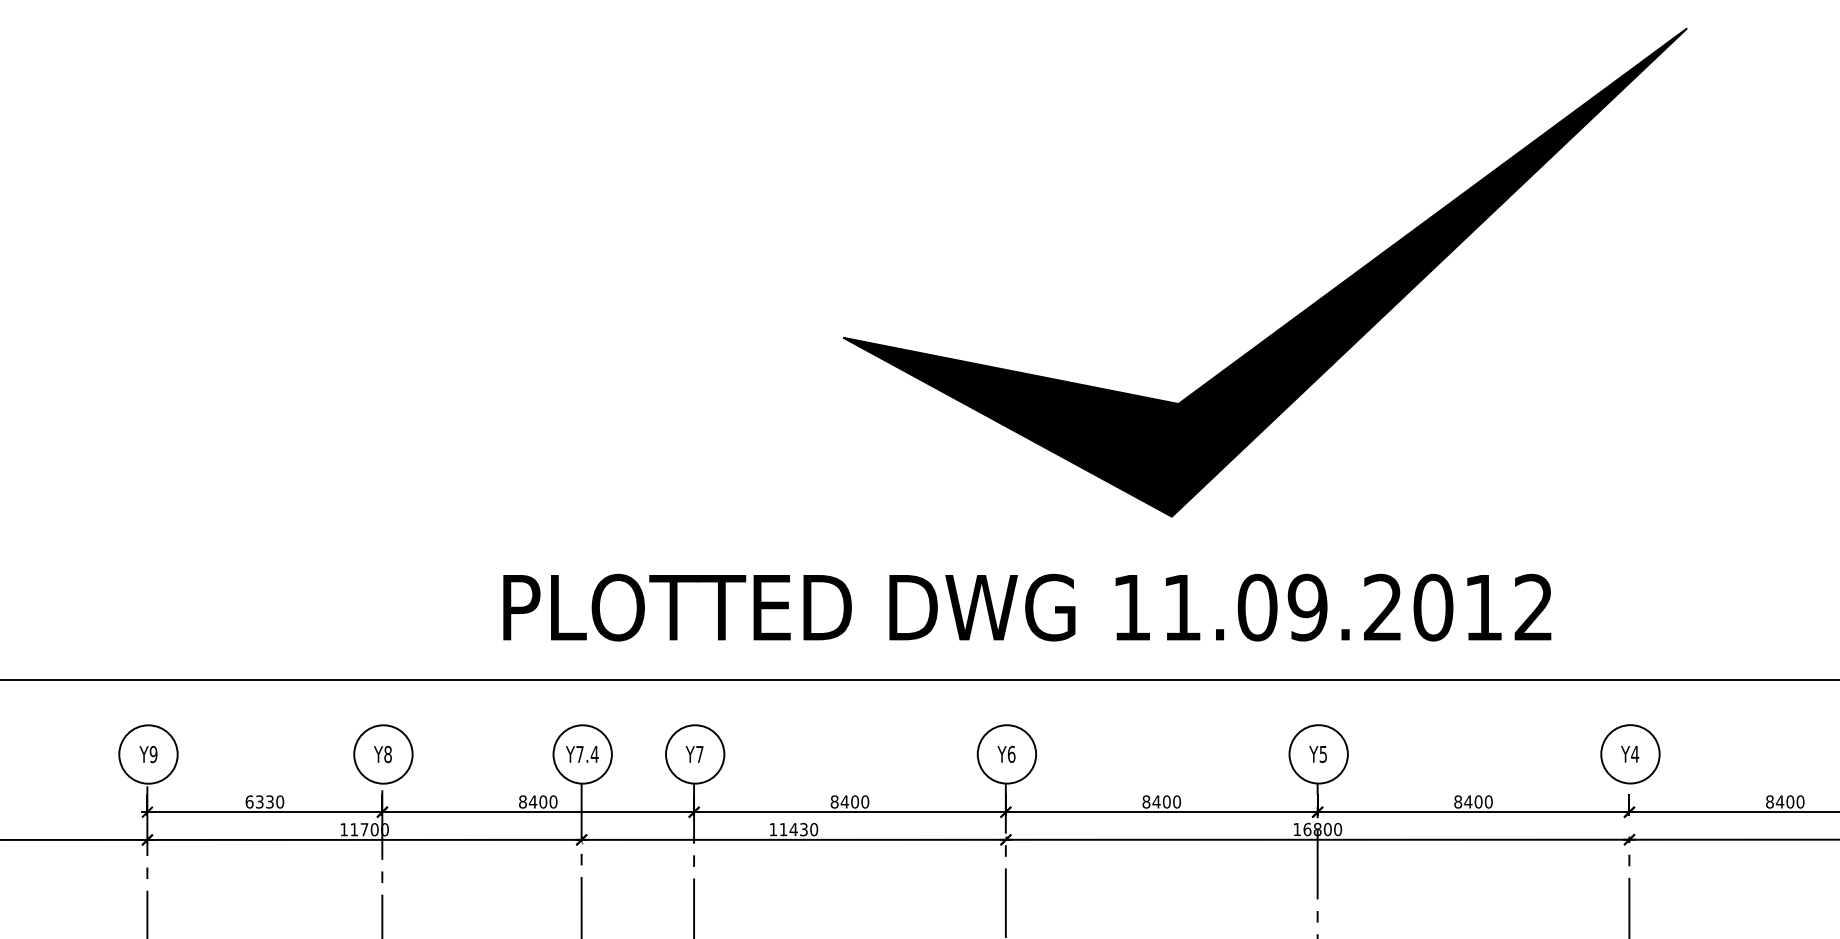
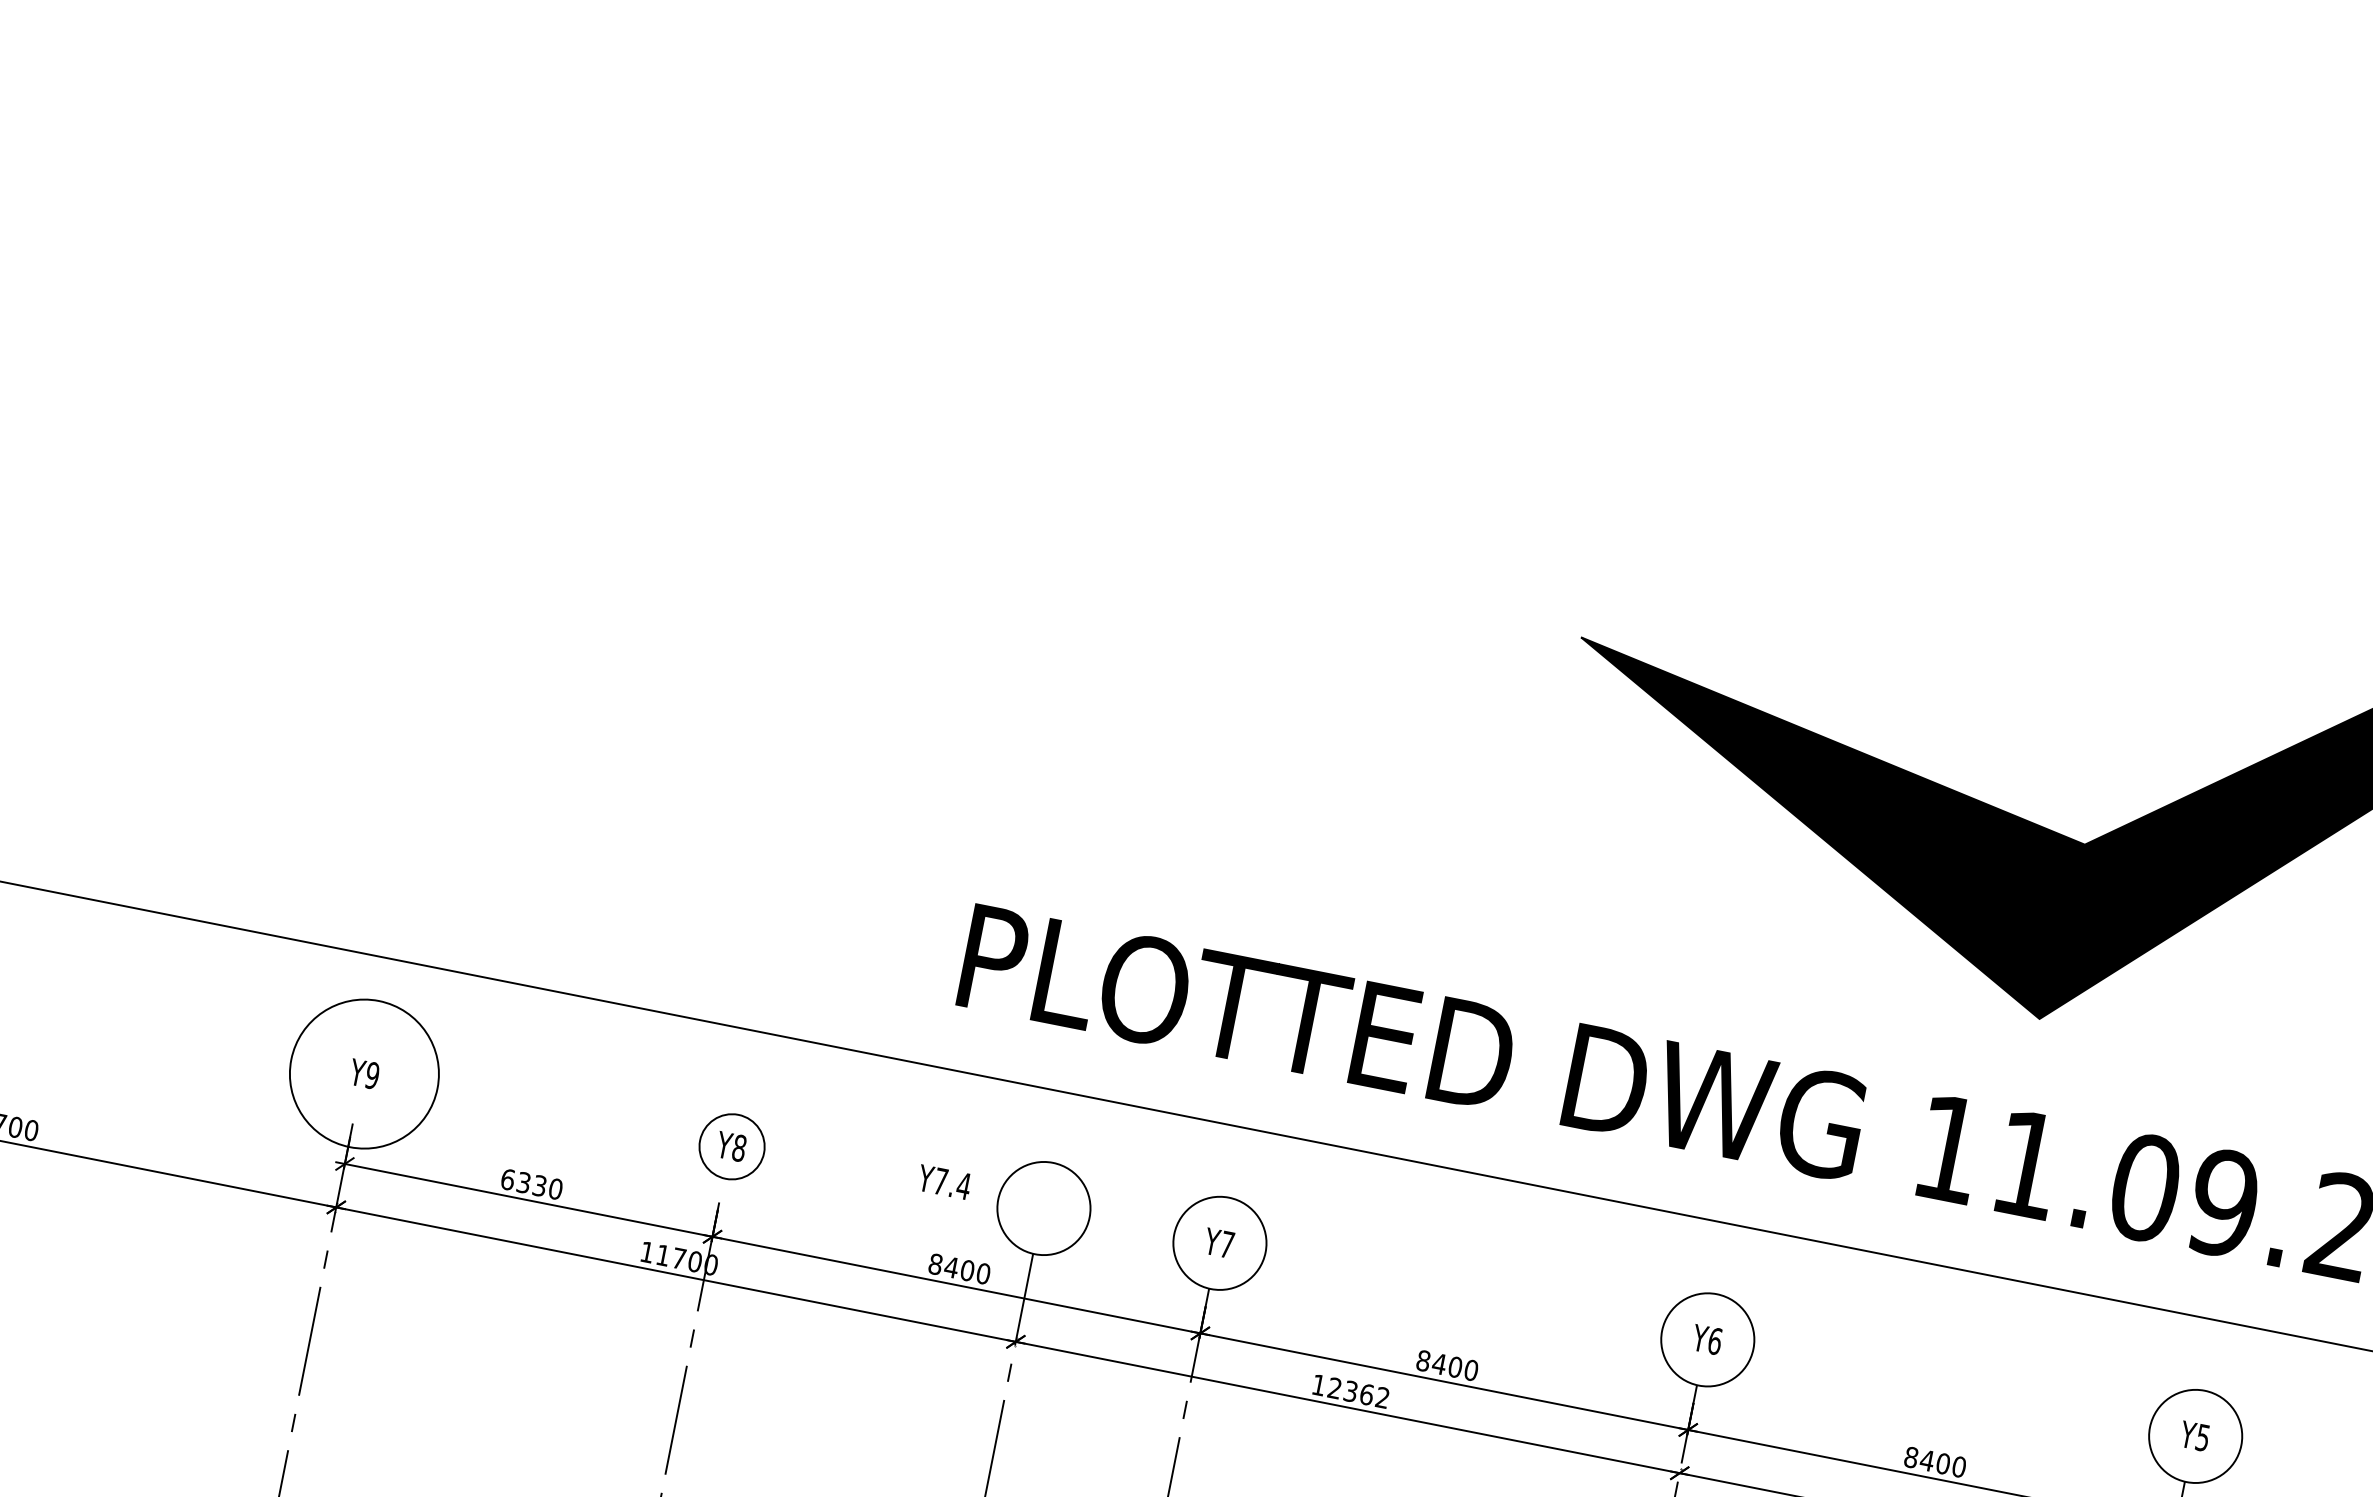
circle: (148, 754) -> (364, 1074), size x1.6
circle: (383, 754) -> (732, 1146), size x0.7
text: (582, 754) -> (944, 1182), moved
text: (798, 829) -> (1358, 1392), 11430 -> 12362

